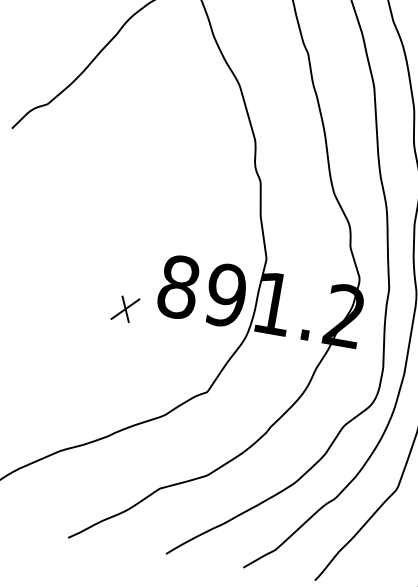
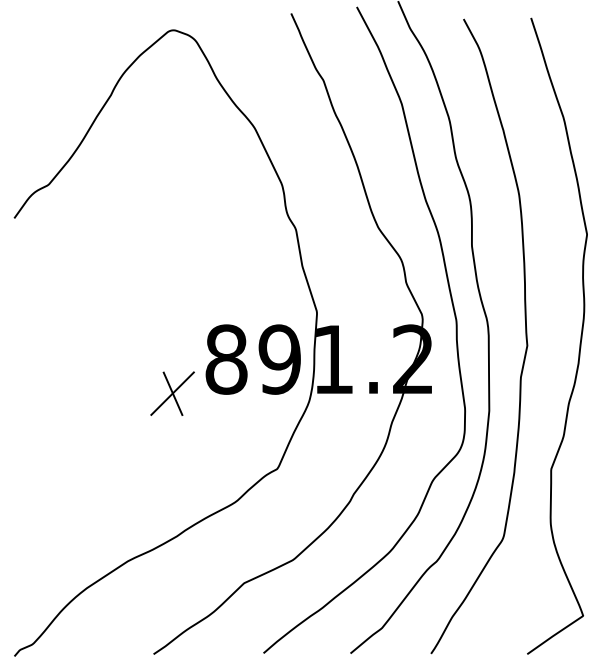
part: (125, 308) -> (172, 393), size x1.6

